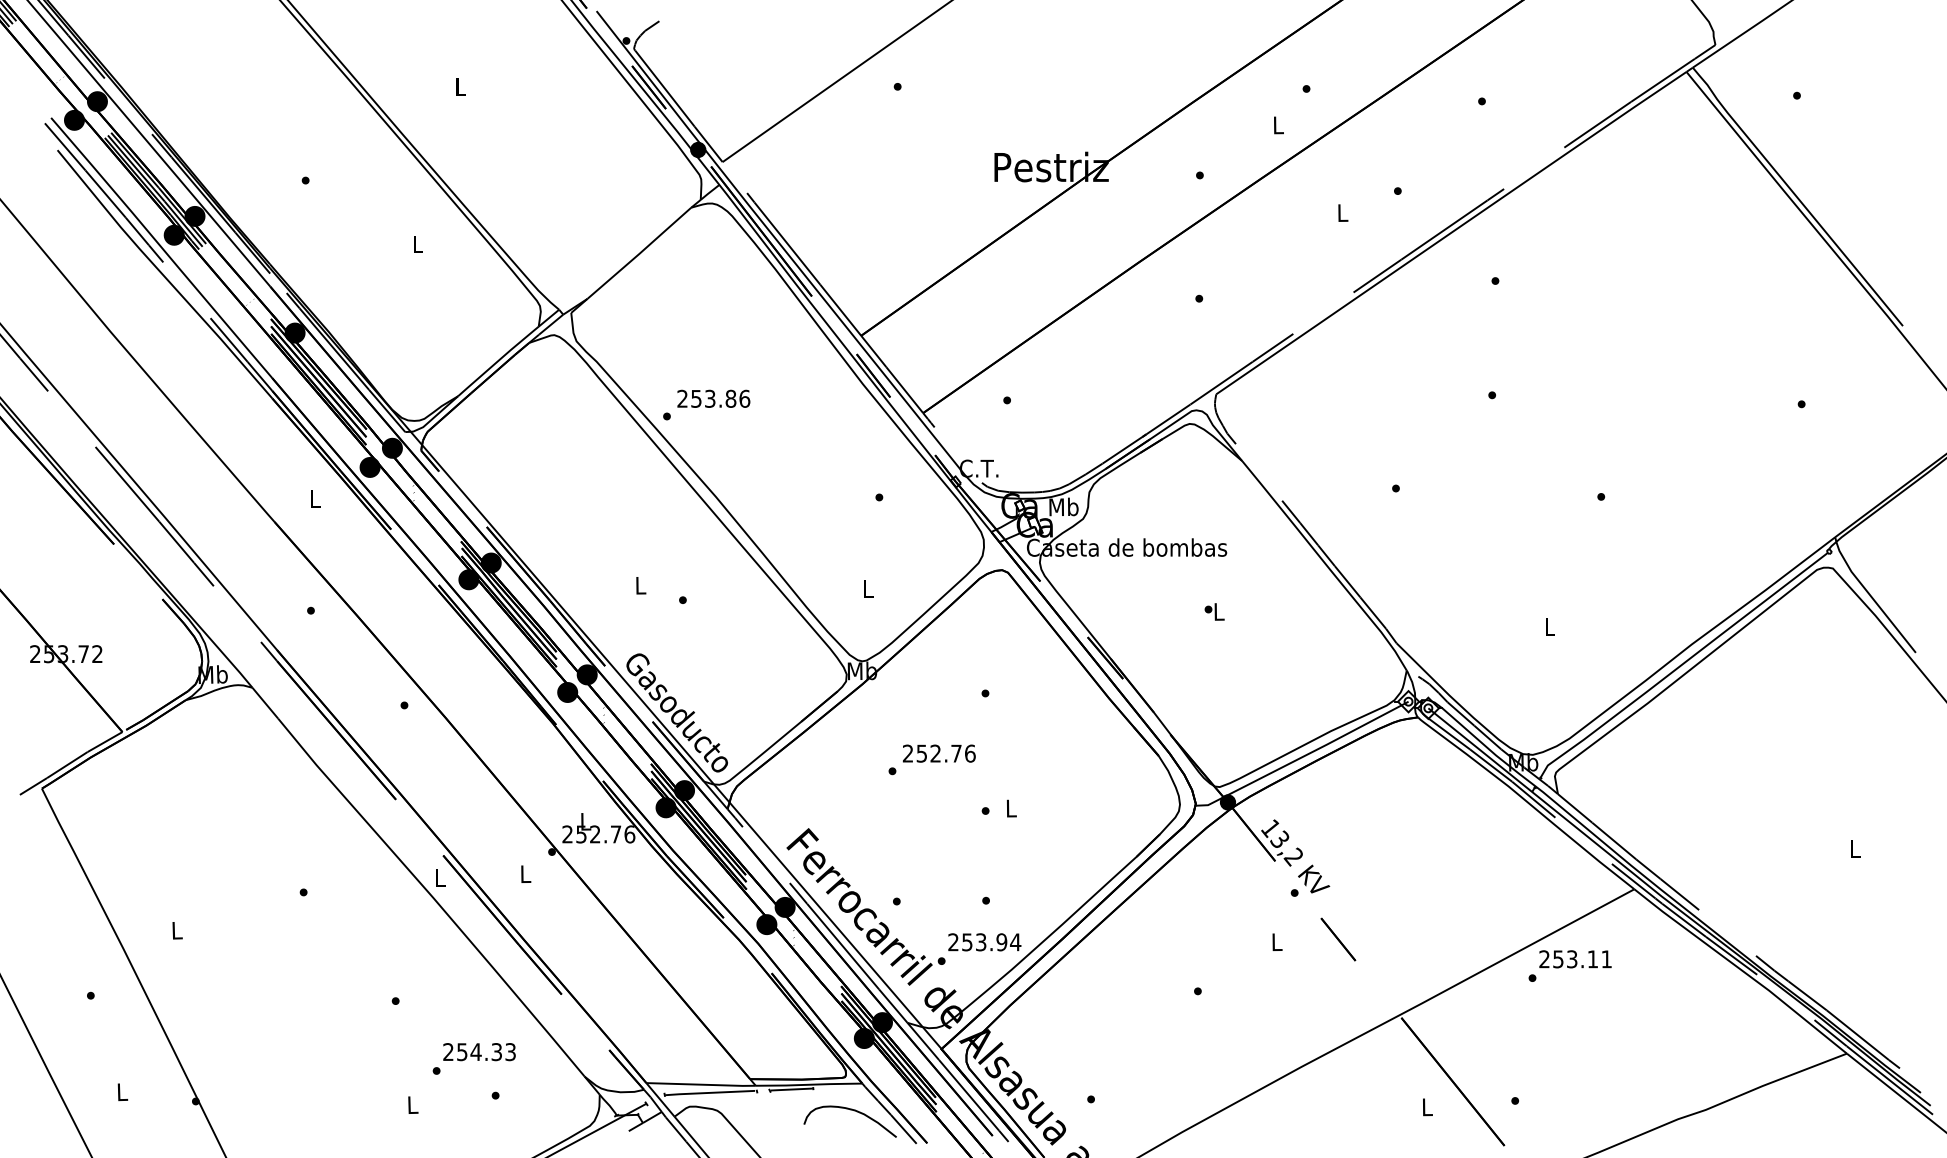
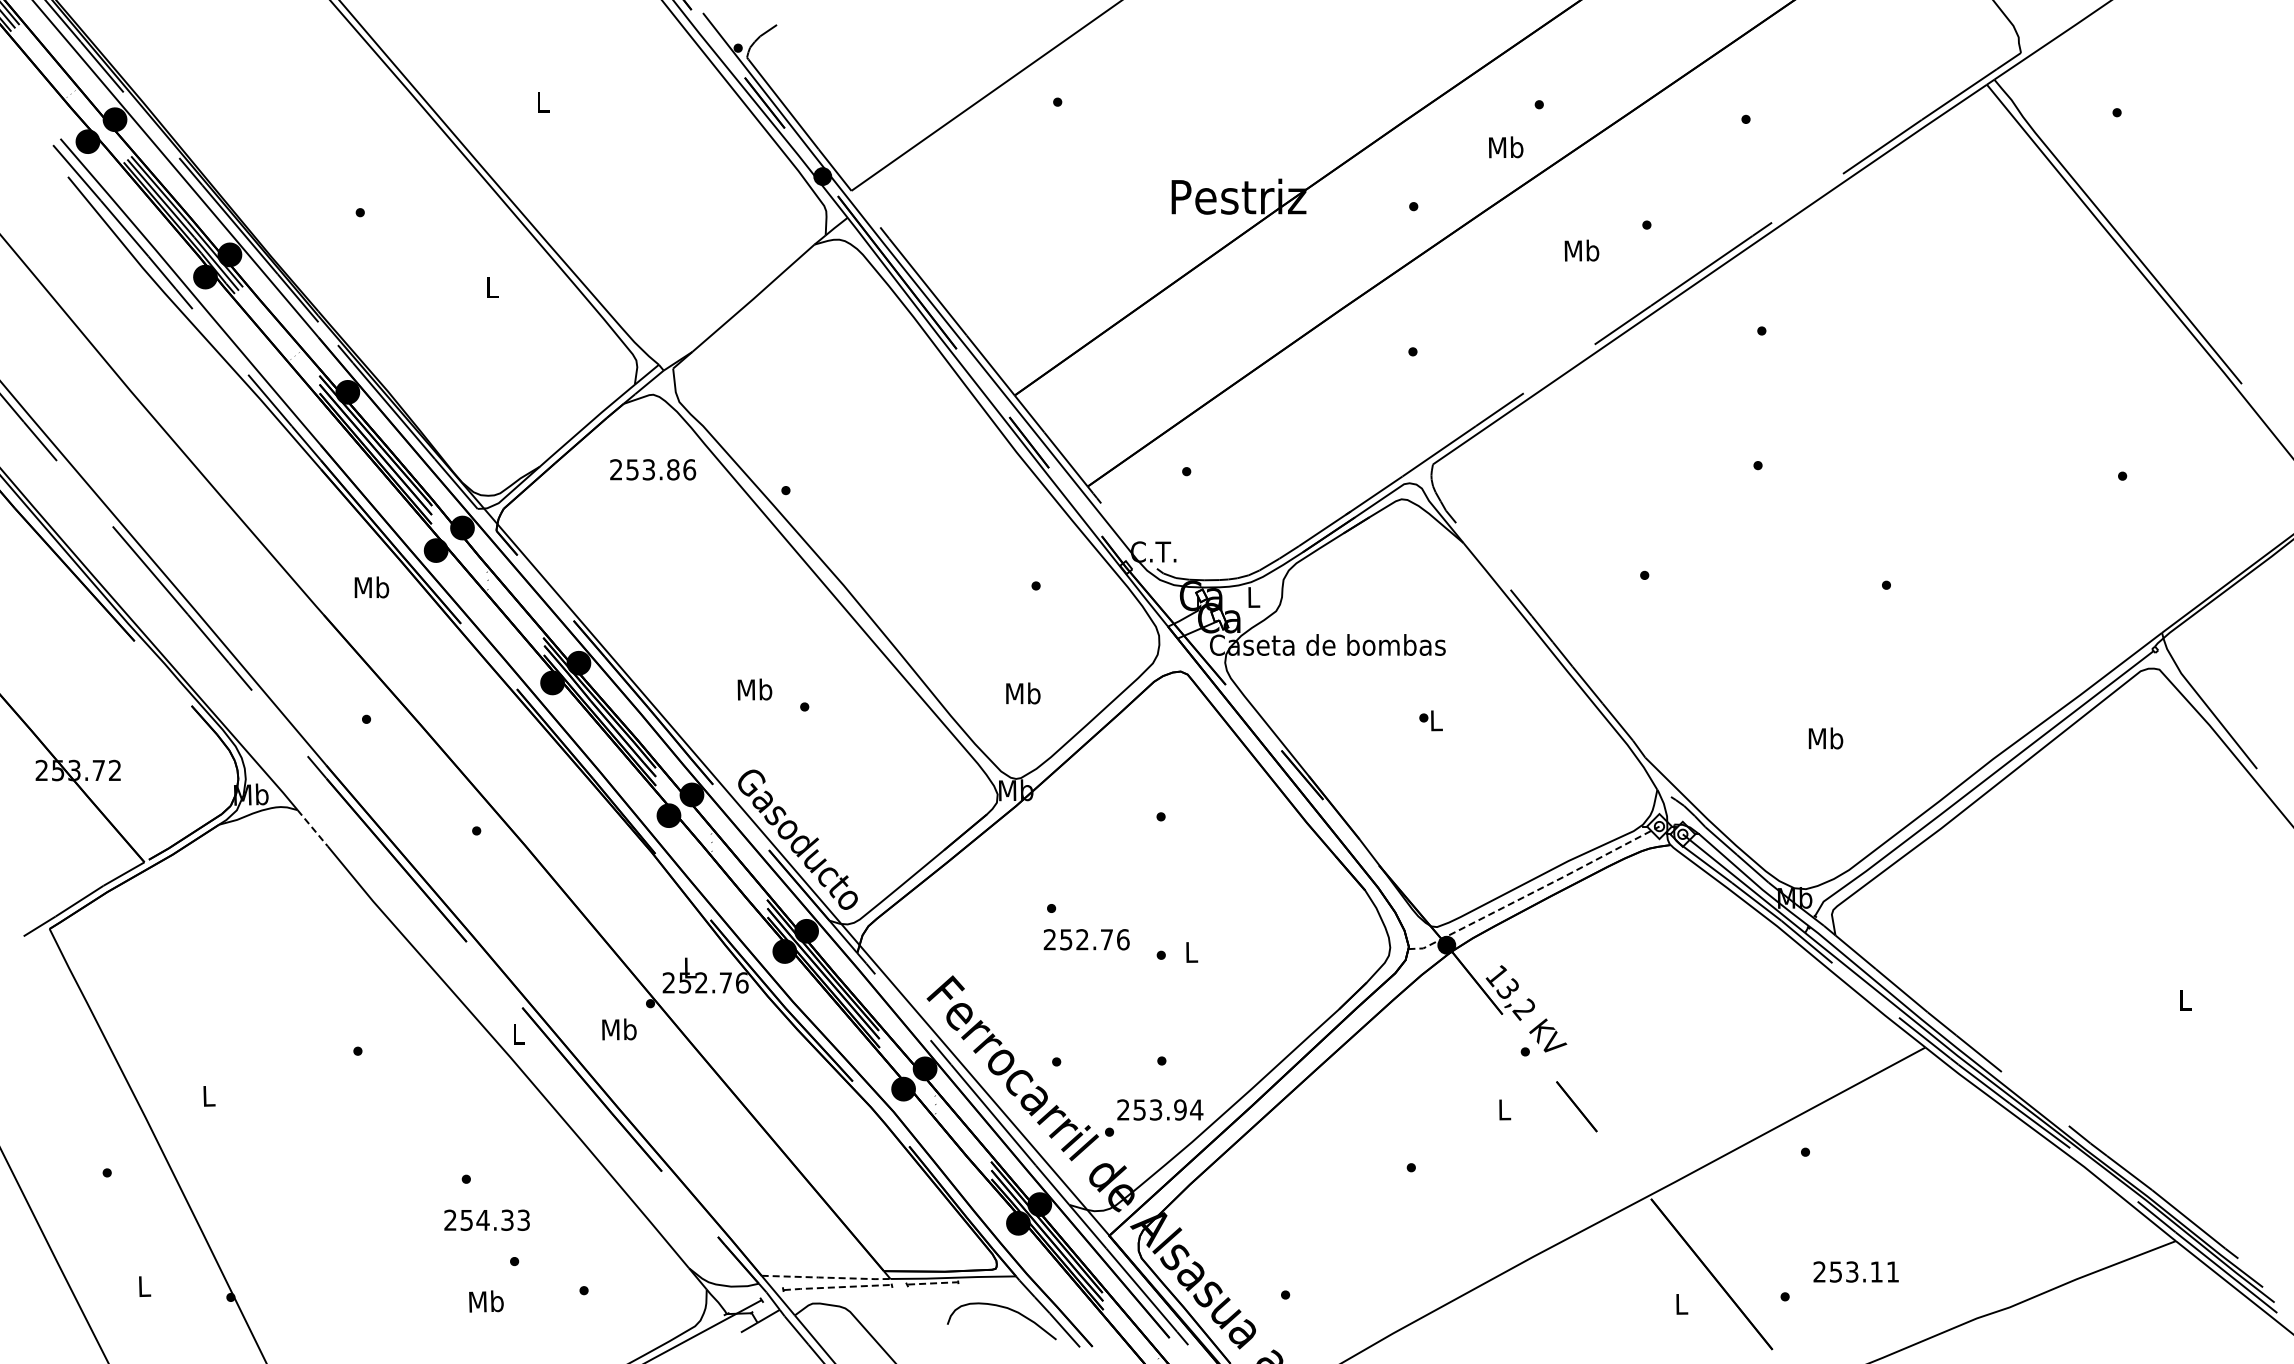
text: (1278, 125) -> (1506, 147), L -> Mb
text: (1342, 212) -> (1581, 250), L -> Mb
text: (714, 398) -> (653, 469), moved
text: (315, 498) -> (371, 587), L -> Mb
text: (1063, 506) -> (1253, 596), Mb -> L
text: (640, 585) -> (754, 689), L -> Mb
text: (868, 588) -> (1023, 693), L -> Mb
text: (1549, 626) -> (1825, 738), L -> Mb
line: (265, 703) -> (312, 828), solid -> dashed
text: (939, 753) -> (1086, 939), moved
line: (1303, 756) -> (1535, 891), solid -> dashed
text: (525, 873) -> (619, 1029), L -> Mb
text: (1574, 958) -> (1855, 1271), moved
text: (479, 1051) -> (486, 1219), moved
line: (701, 1084) -> (826, 1277), solid -> dashed
line: (791, 1089) -> (932, 1283), solid -> dashed
line: (709, 1093) -> (836, 1287), solid -> dashed
text: (412, 1104) -> (486, 1301), L -> Mb

